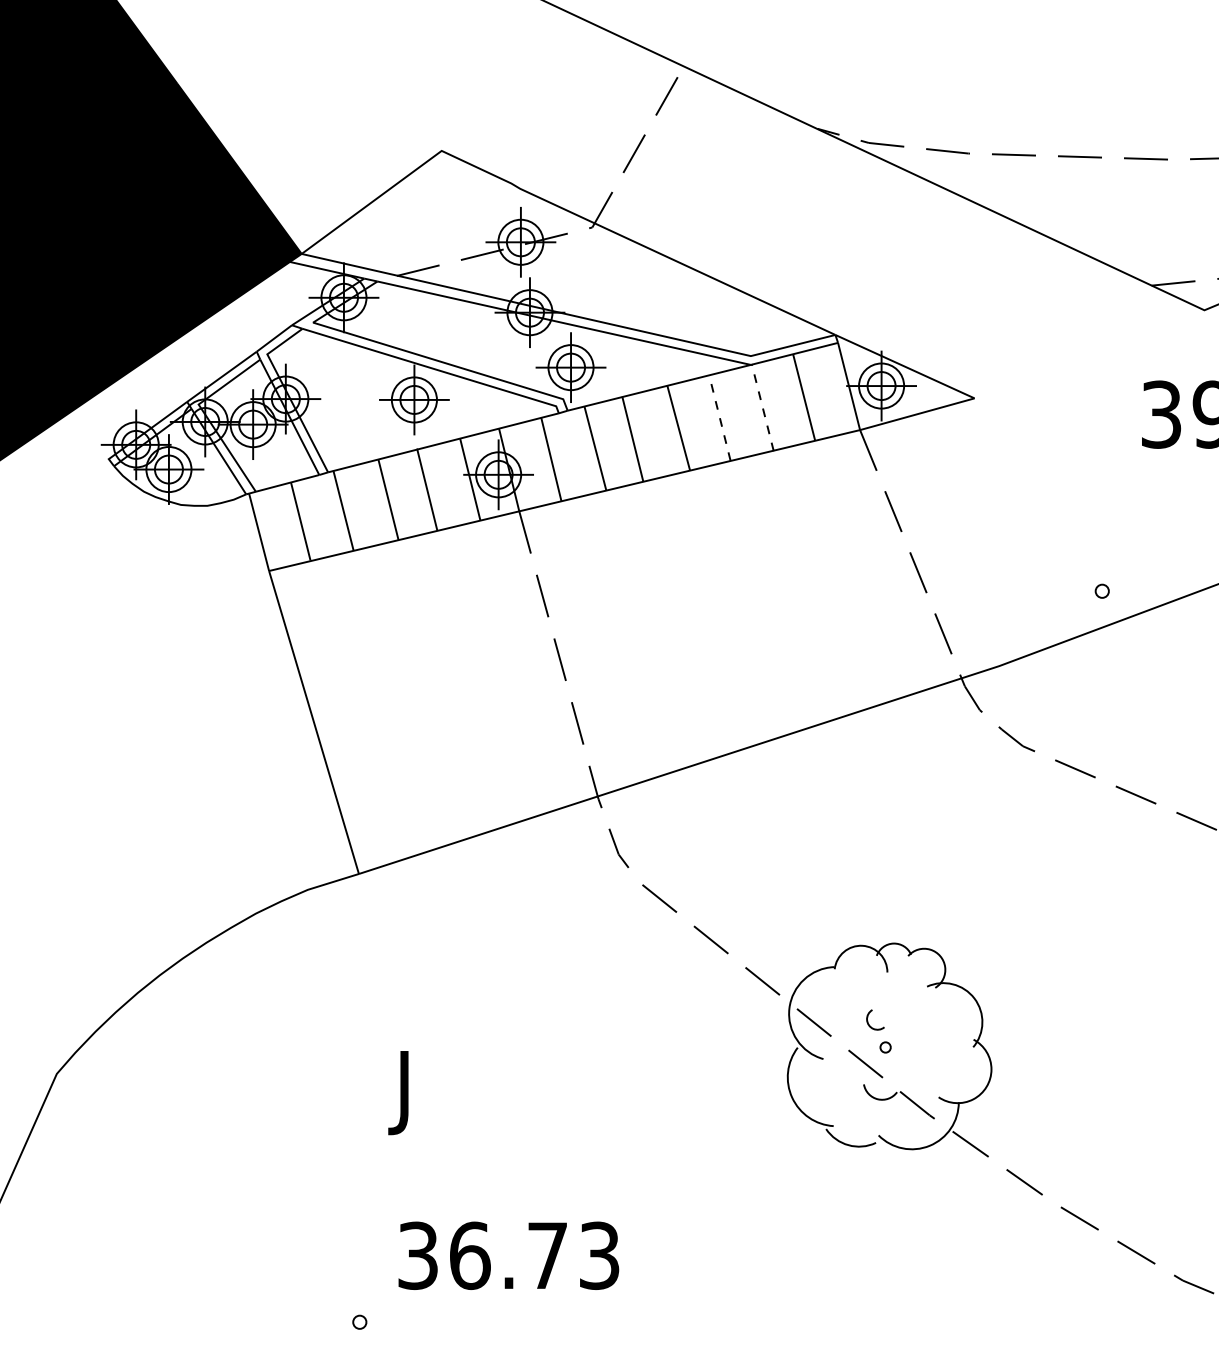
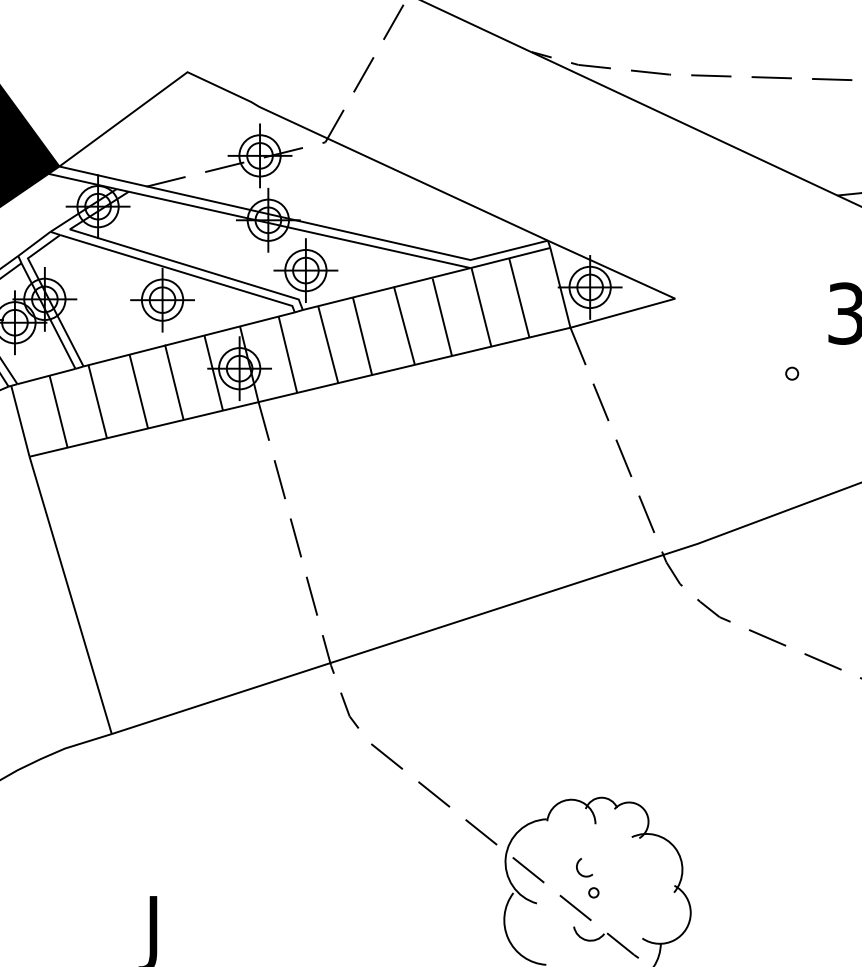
line: (762, 407) -> (481, 307), dashed -> solid
line: (720, 418) -> (442, 317), dashed -> solid
part: (1101, 590) -> (791, 372), moved

